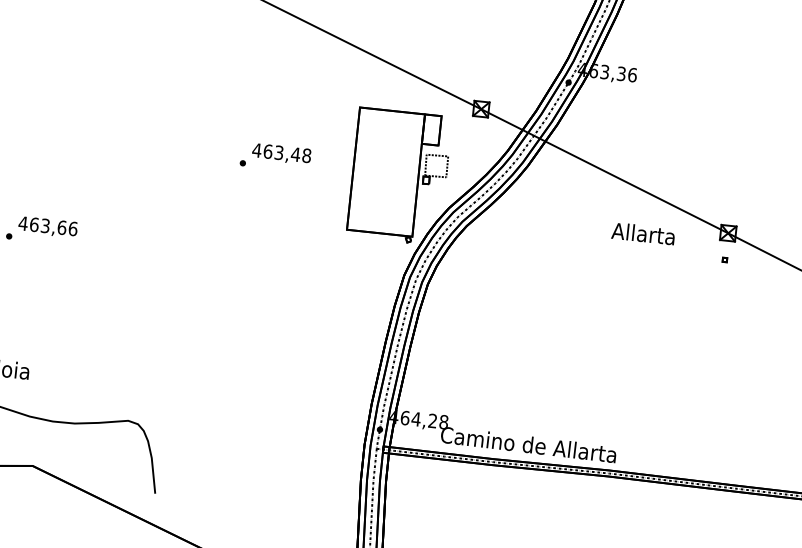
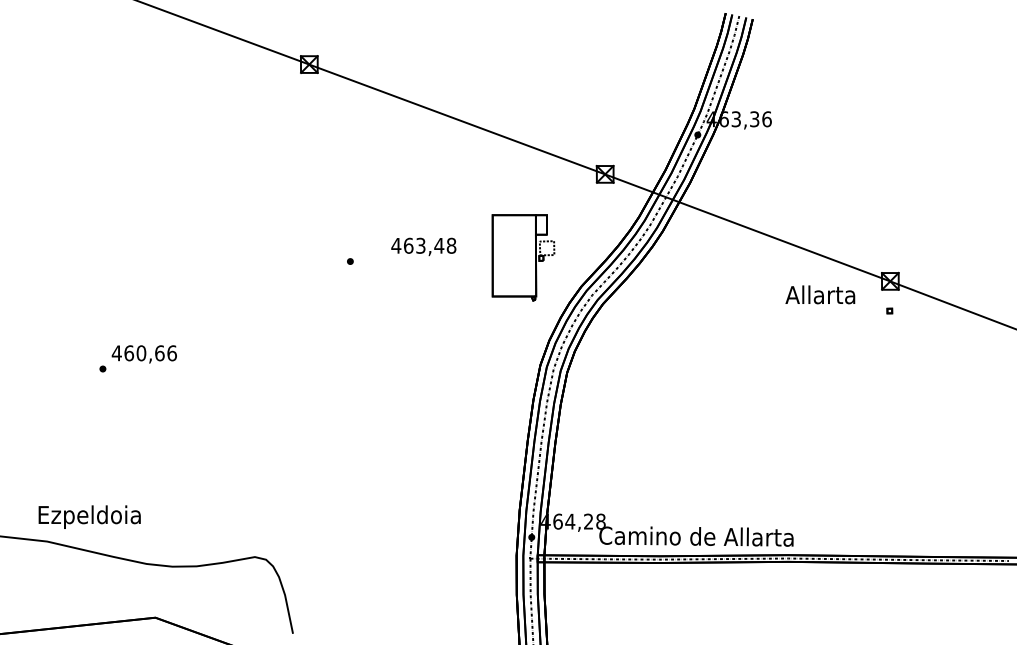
text: (281, 153) -> (423, 246), moved
part: (399, 176) -> (523, 257), size x0.6
text: (45, 226) -> (141, 353), 463,66 -> 460,66
text: (643, 233) -> (820, 294), moved

